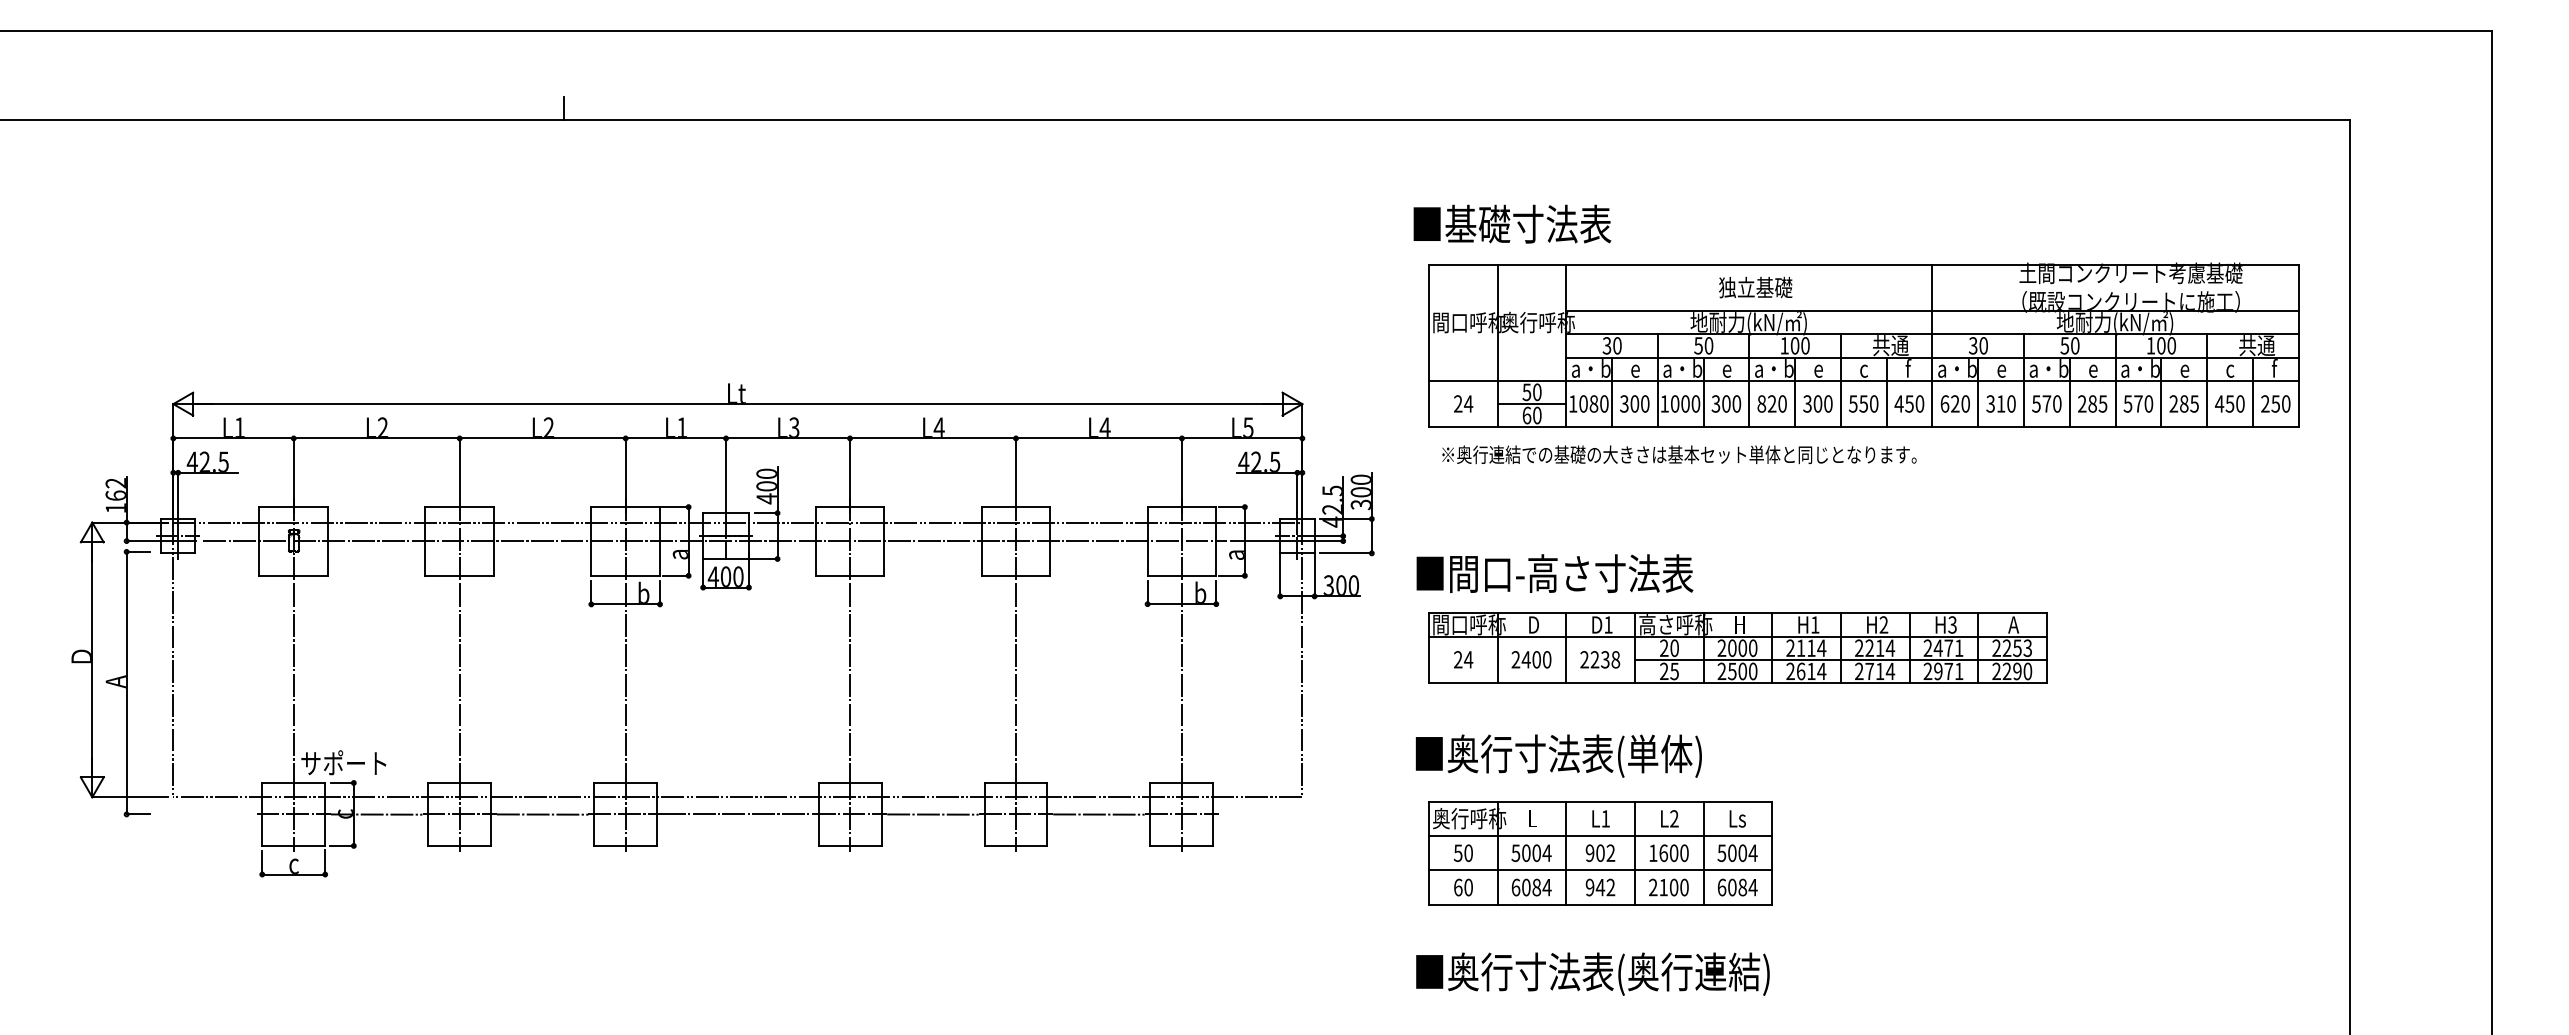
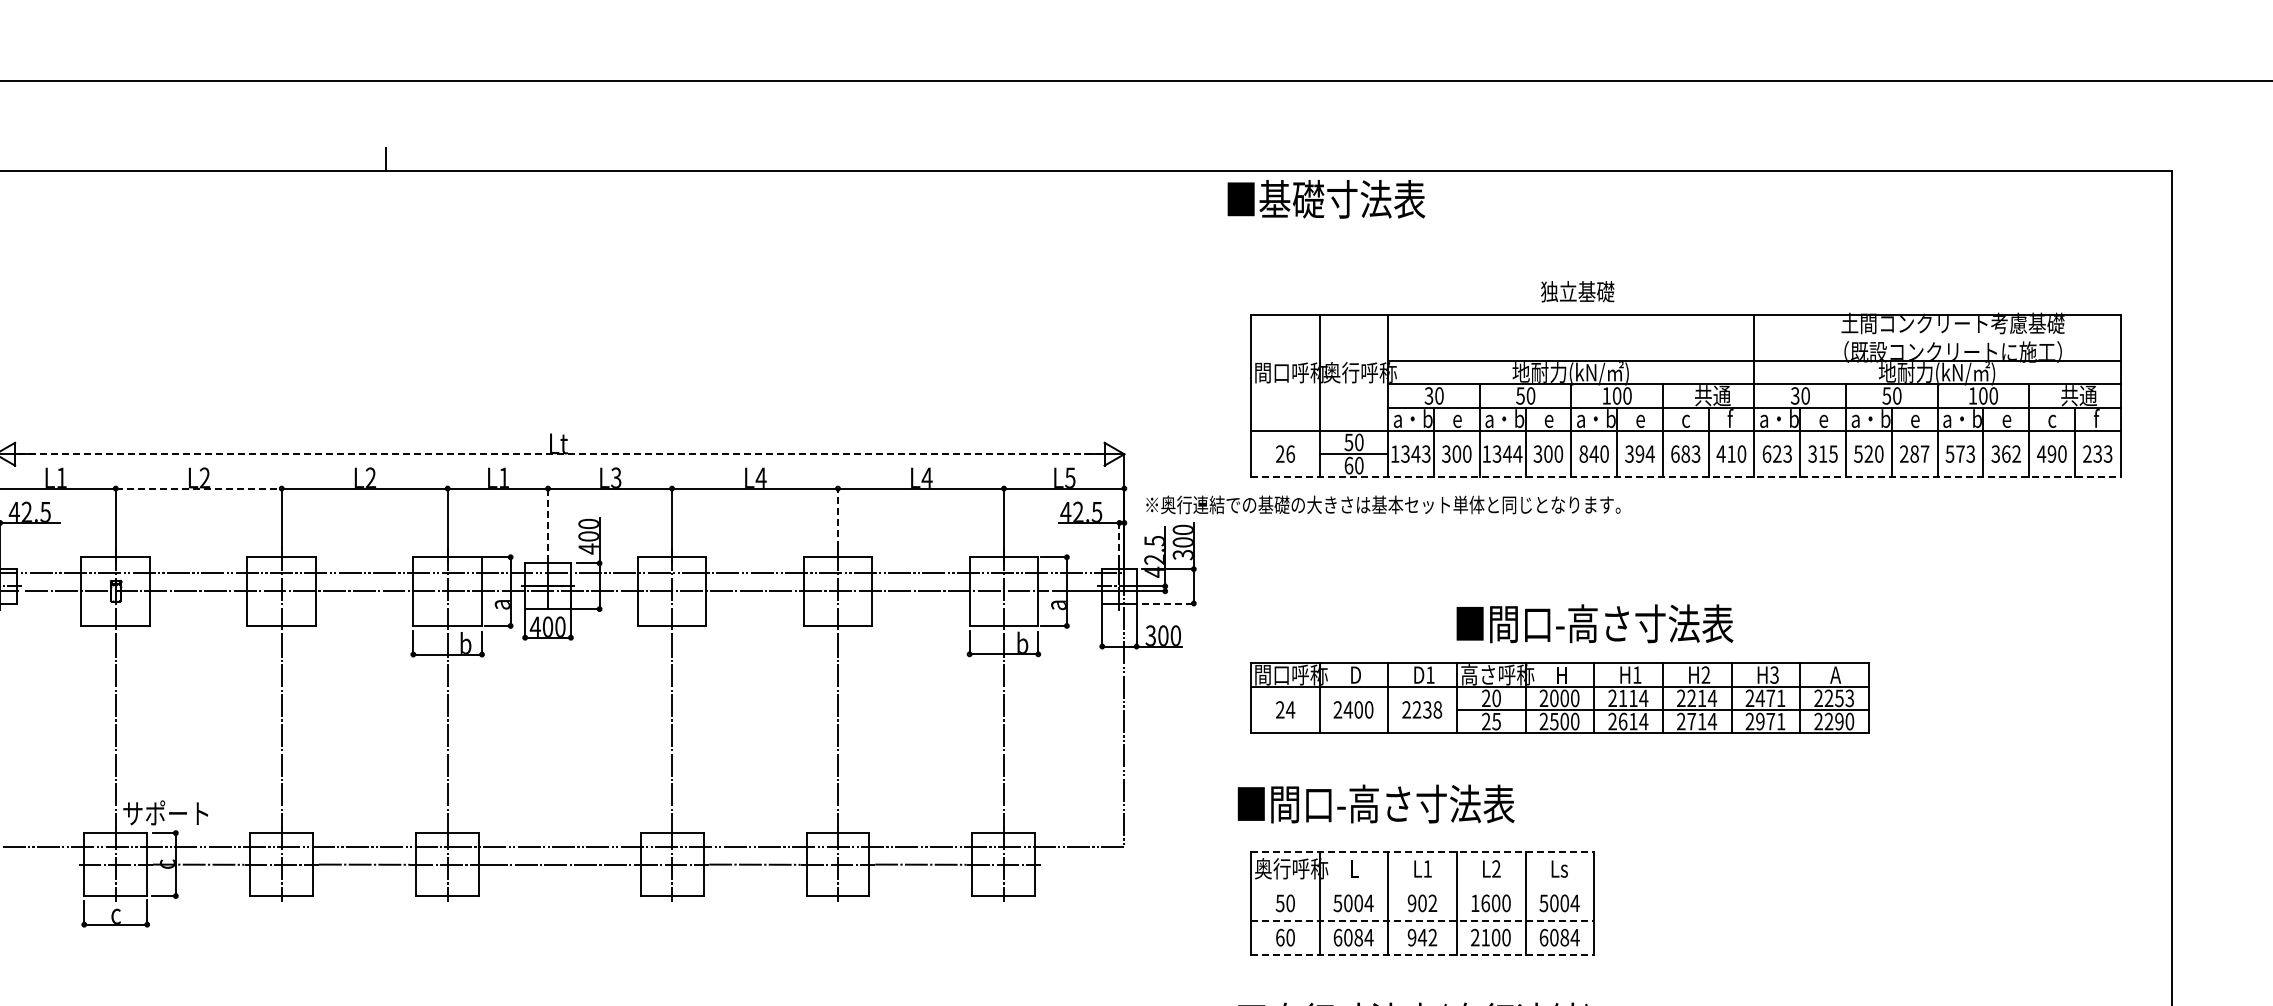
text: (1512, 223) -> (1326, 198), moved
text: (1755, 287) -> (1577, 291), moved
text: (1468, 403) -> (1290, 453), 24 -> 26
text: (1593, 403) -> (1415, 453), 1080 -> 1343
text: (1685, 403) -> (1507, 453), 1000 -> 1344
text: (1771, 403) -> (1593, 453), 820 -> 840
text: (1822, 403) -> (1644, 453), 300 -> 394
text: (1863, 403) -> (1685, 453), 550 -> 683
text: (1909, 403) -> (1731, 453), 450 -> 410
text: (1965, 403) -> (1787, 453), 620 -> 623
text: (2011, 403) -> (1833, 453), 310 -> 315
text: (2046, 403) -> (1868, 453), 570 -> 520
text: (2102, 403) -> (1924, 453), 285 -> 287
text: (2148, 403) -> (1970, 453), 570 -> 573
text: (2183, 403) -> (2005, 453), 285 -> 362
text: (2229, 403) -> (2051, 453), 450 -> 490
text: (2281, 403) -> (2103, 453), 250 -> 233
line: (737, 404) -> (559, 454), solid -> dashed
line: (1863, 427) -> (1685, 477), solid -> dashed
line: (376, 438) -> (198, 488), solid -> dashed
text: (1679, 454) -> (1383, 504), moved
line: (1015, 468) -> (837, 518), solid -> dashed
line: (726, 475) -> (548, 525), solid -> dashed
line: (1297, 492) -> (1119, 542), solid -> dashed
line: (1346, 553) -> (1168, 603), solid -> dashed
text: (1554, 573) -> (1594, 623), moved
text: (1574, 755) -> (1396, 805), ■奥行寸法表(単体) -> ■間口-高さ寸法表
line: (1600, 801) -> (1422, 851), solid -> dashed
line: (1600, 836) -> (1422, 886), removed
line: (1600, 870) -> (1422, 920), solid -> dashed
line: (1600, 904) -> (1422, 954), solid -> dashed

